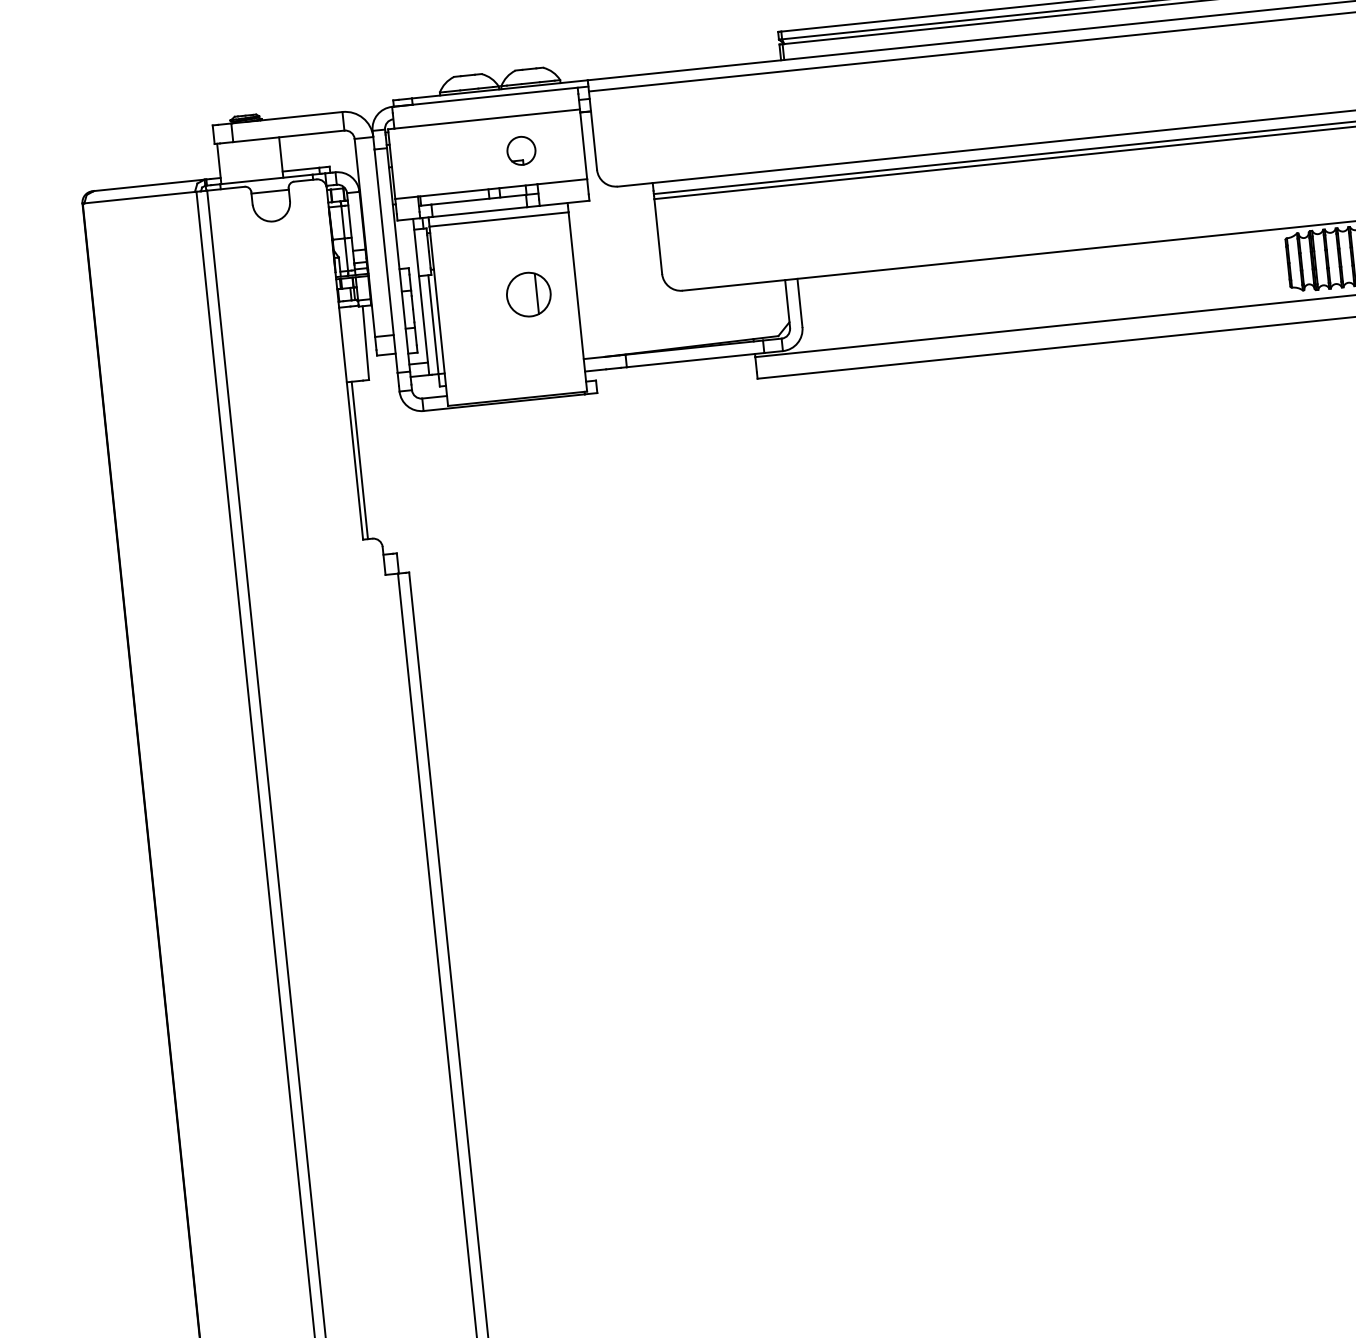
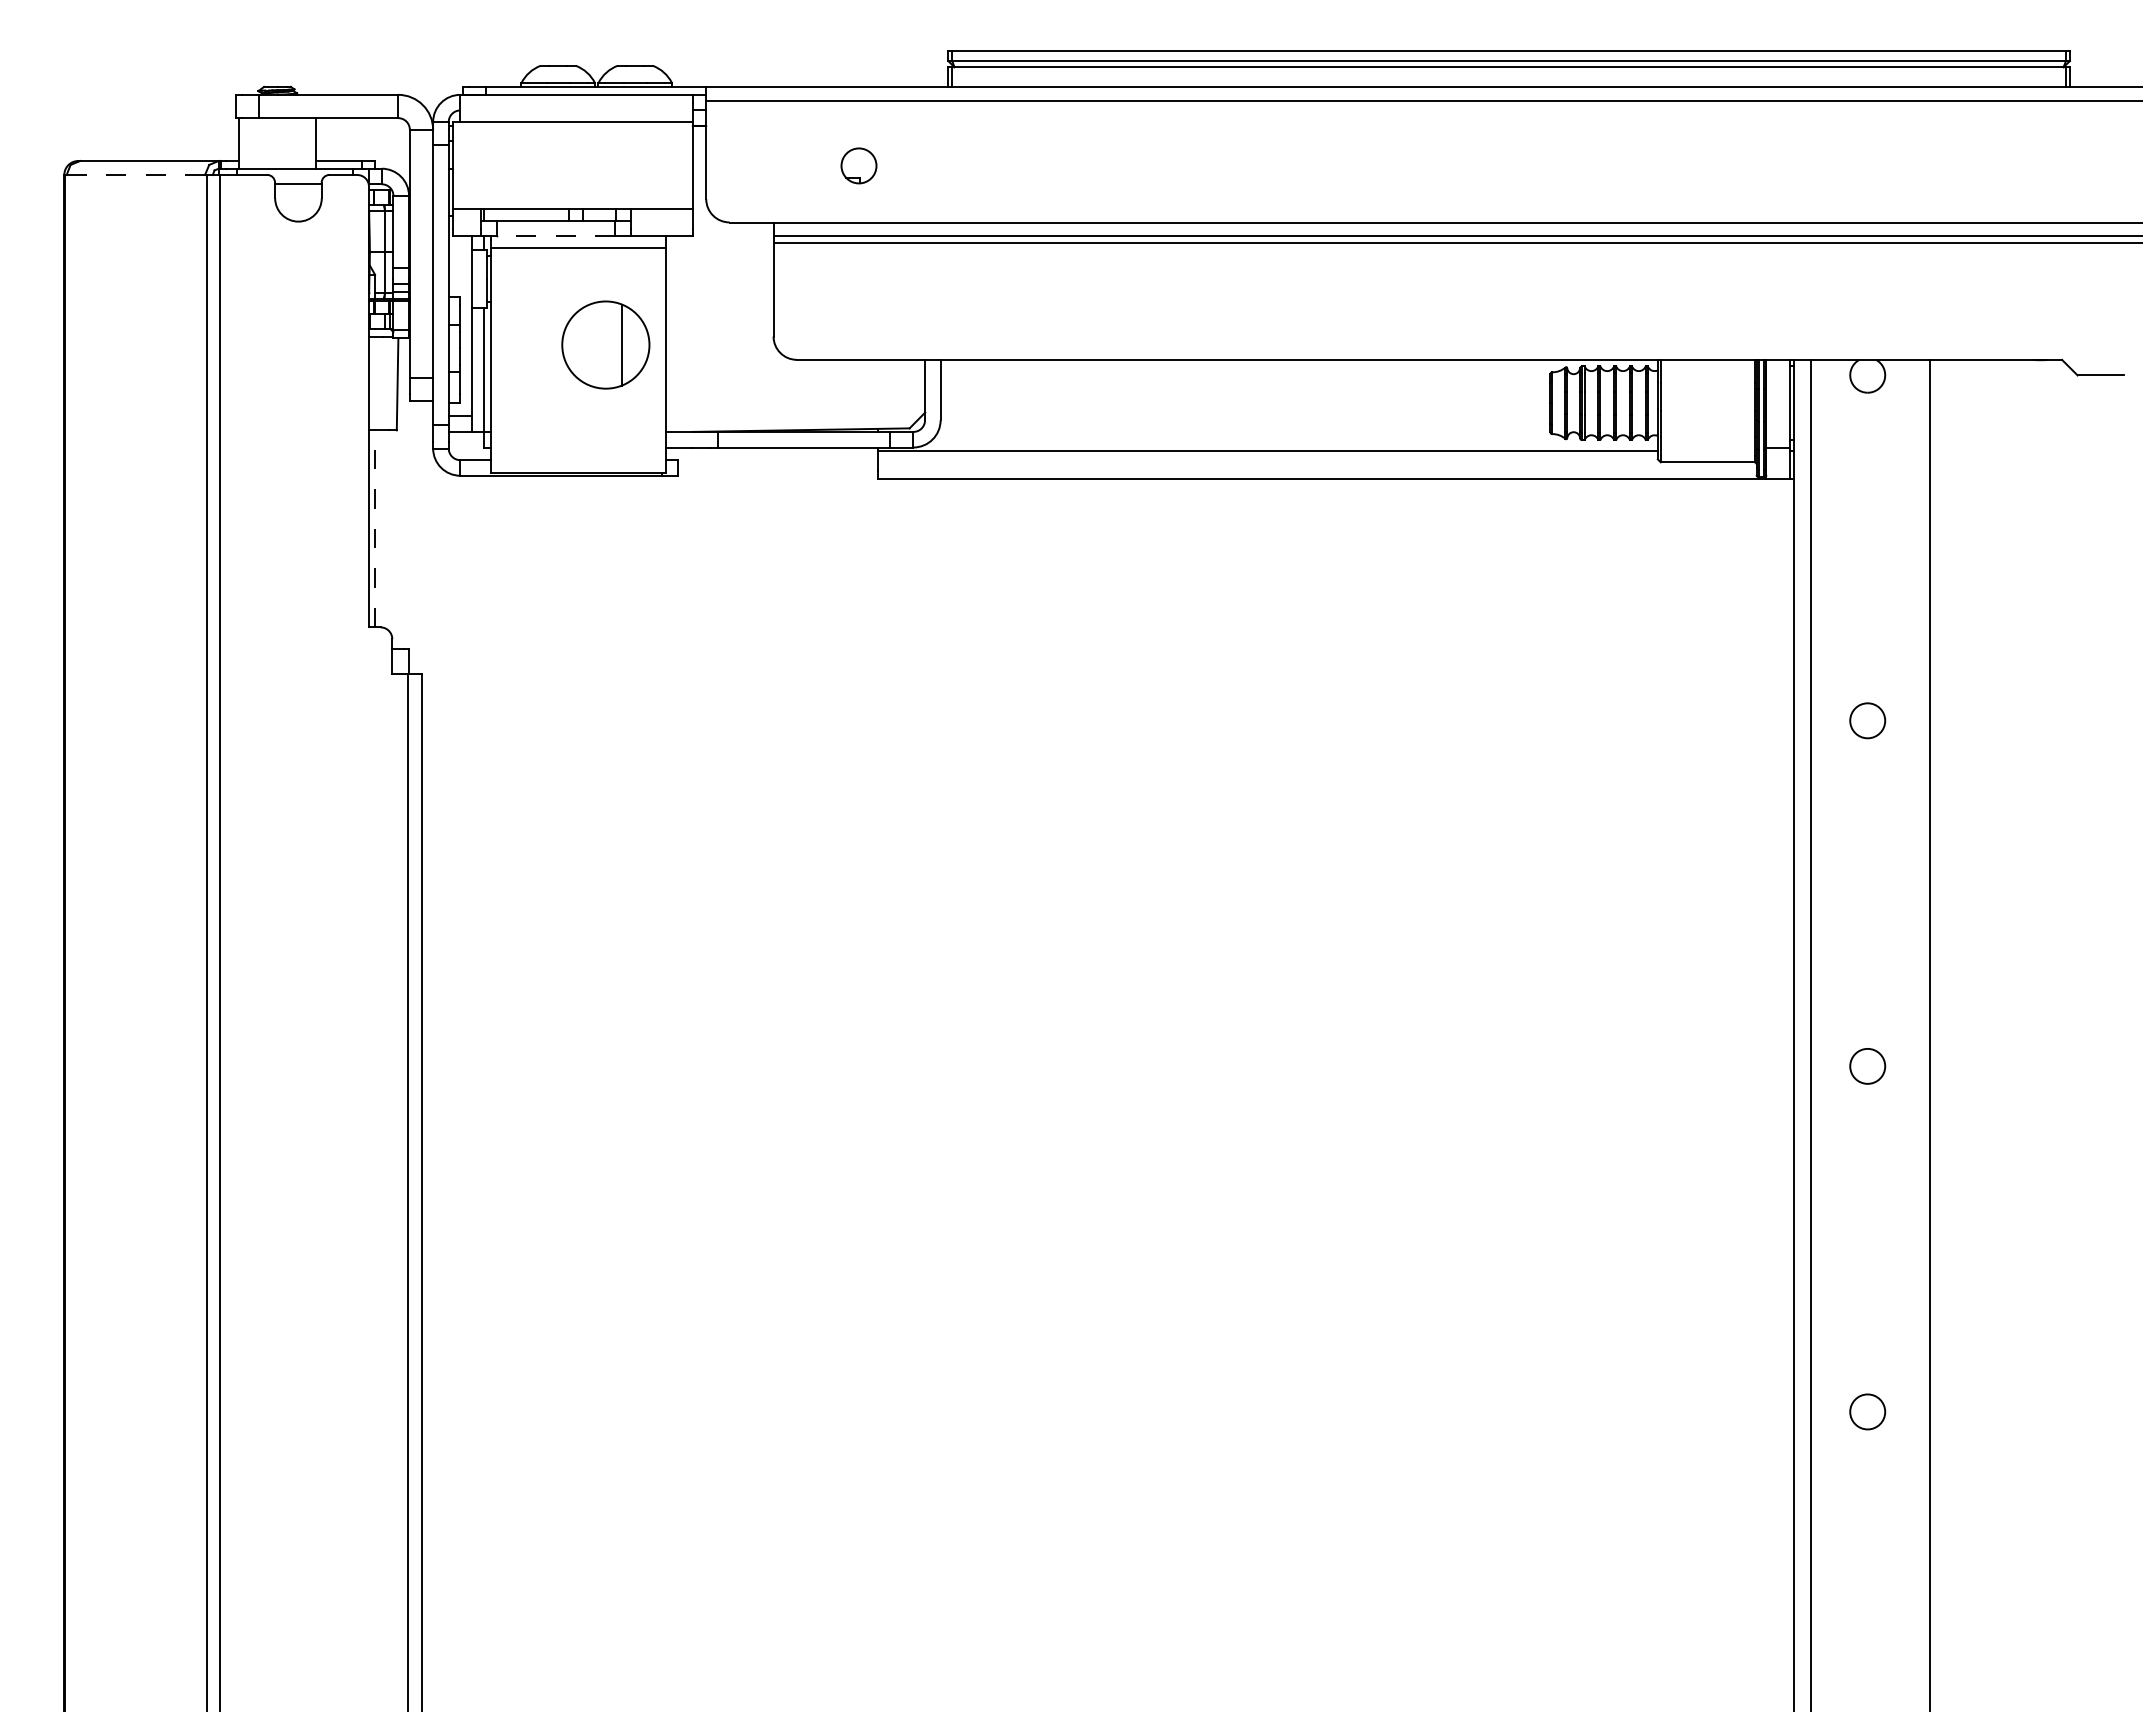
part: (521, 150) -> (858, 165), moved
line: (139, 198) -> (135, 175), solid -> dashed
line: (479, 212) -> (555, 236), solid -> dashed
part: (528, 294) -> (605, 344), size x1.6
line: (360, 460) -> (375, 528), solid -> dashed

